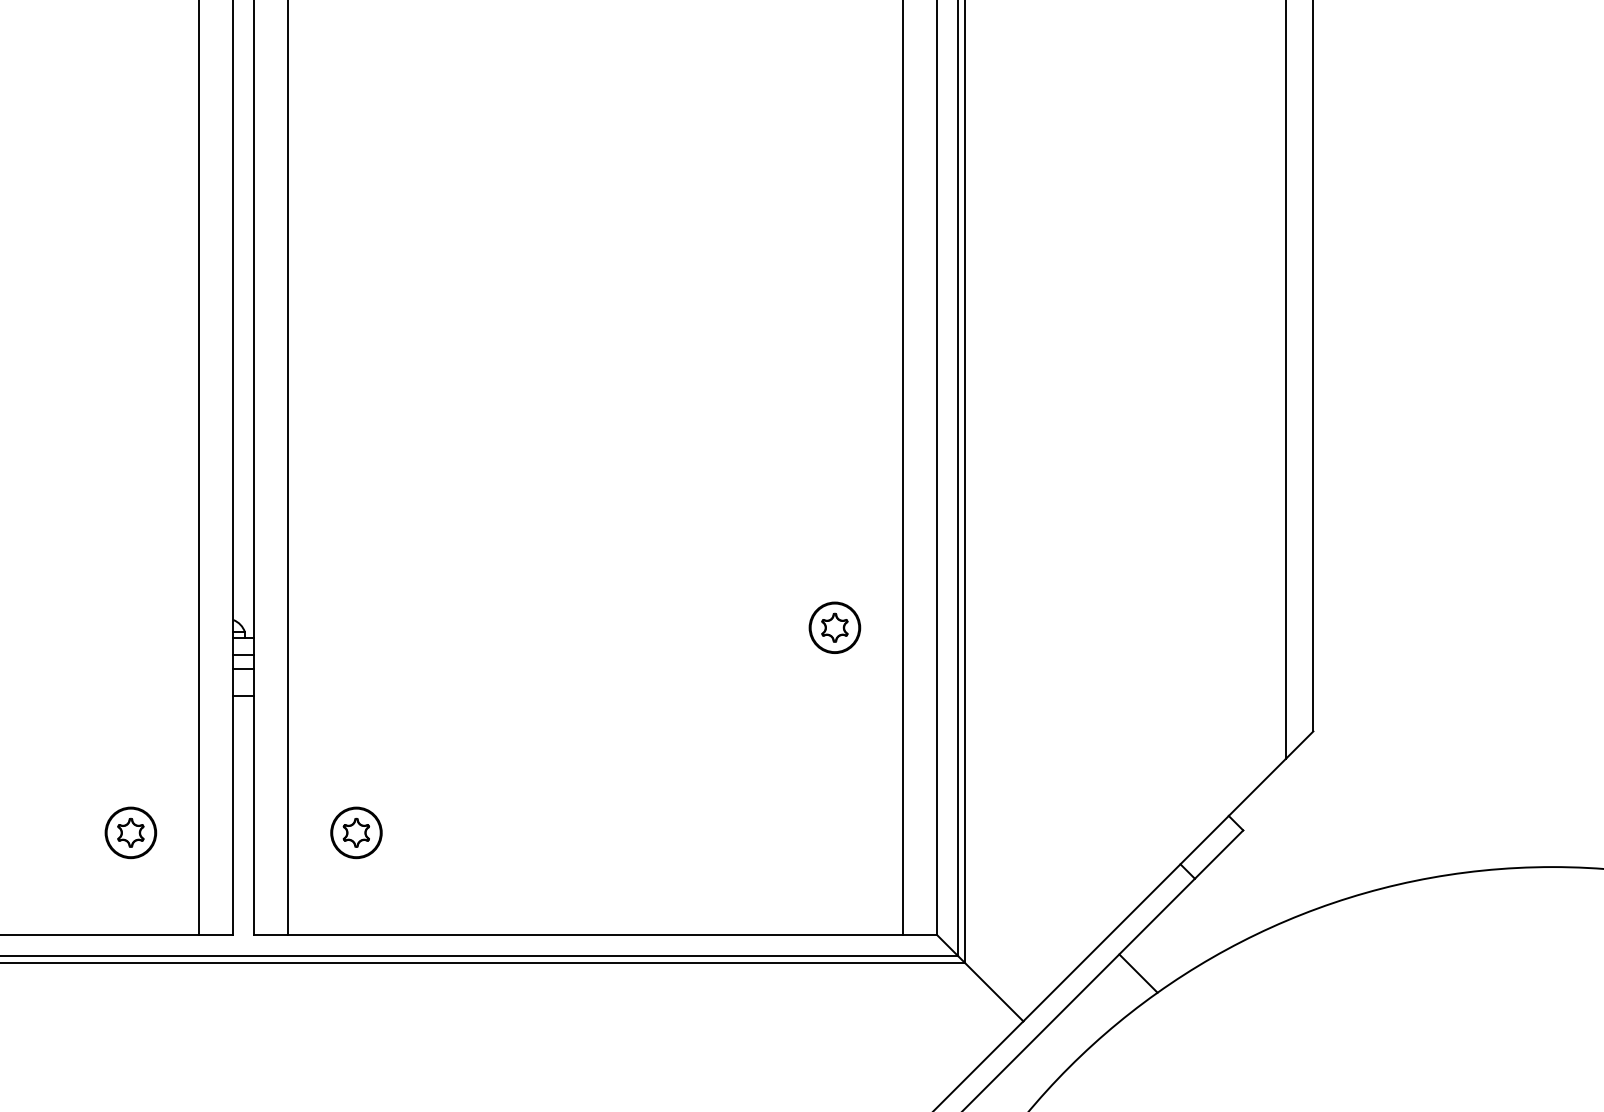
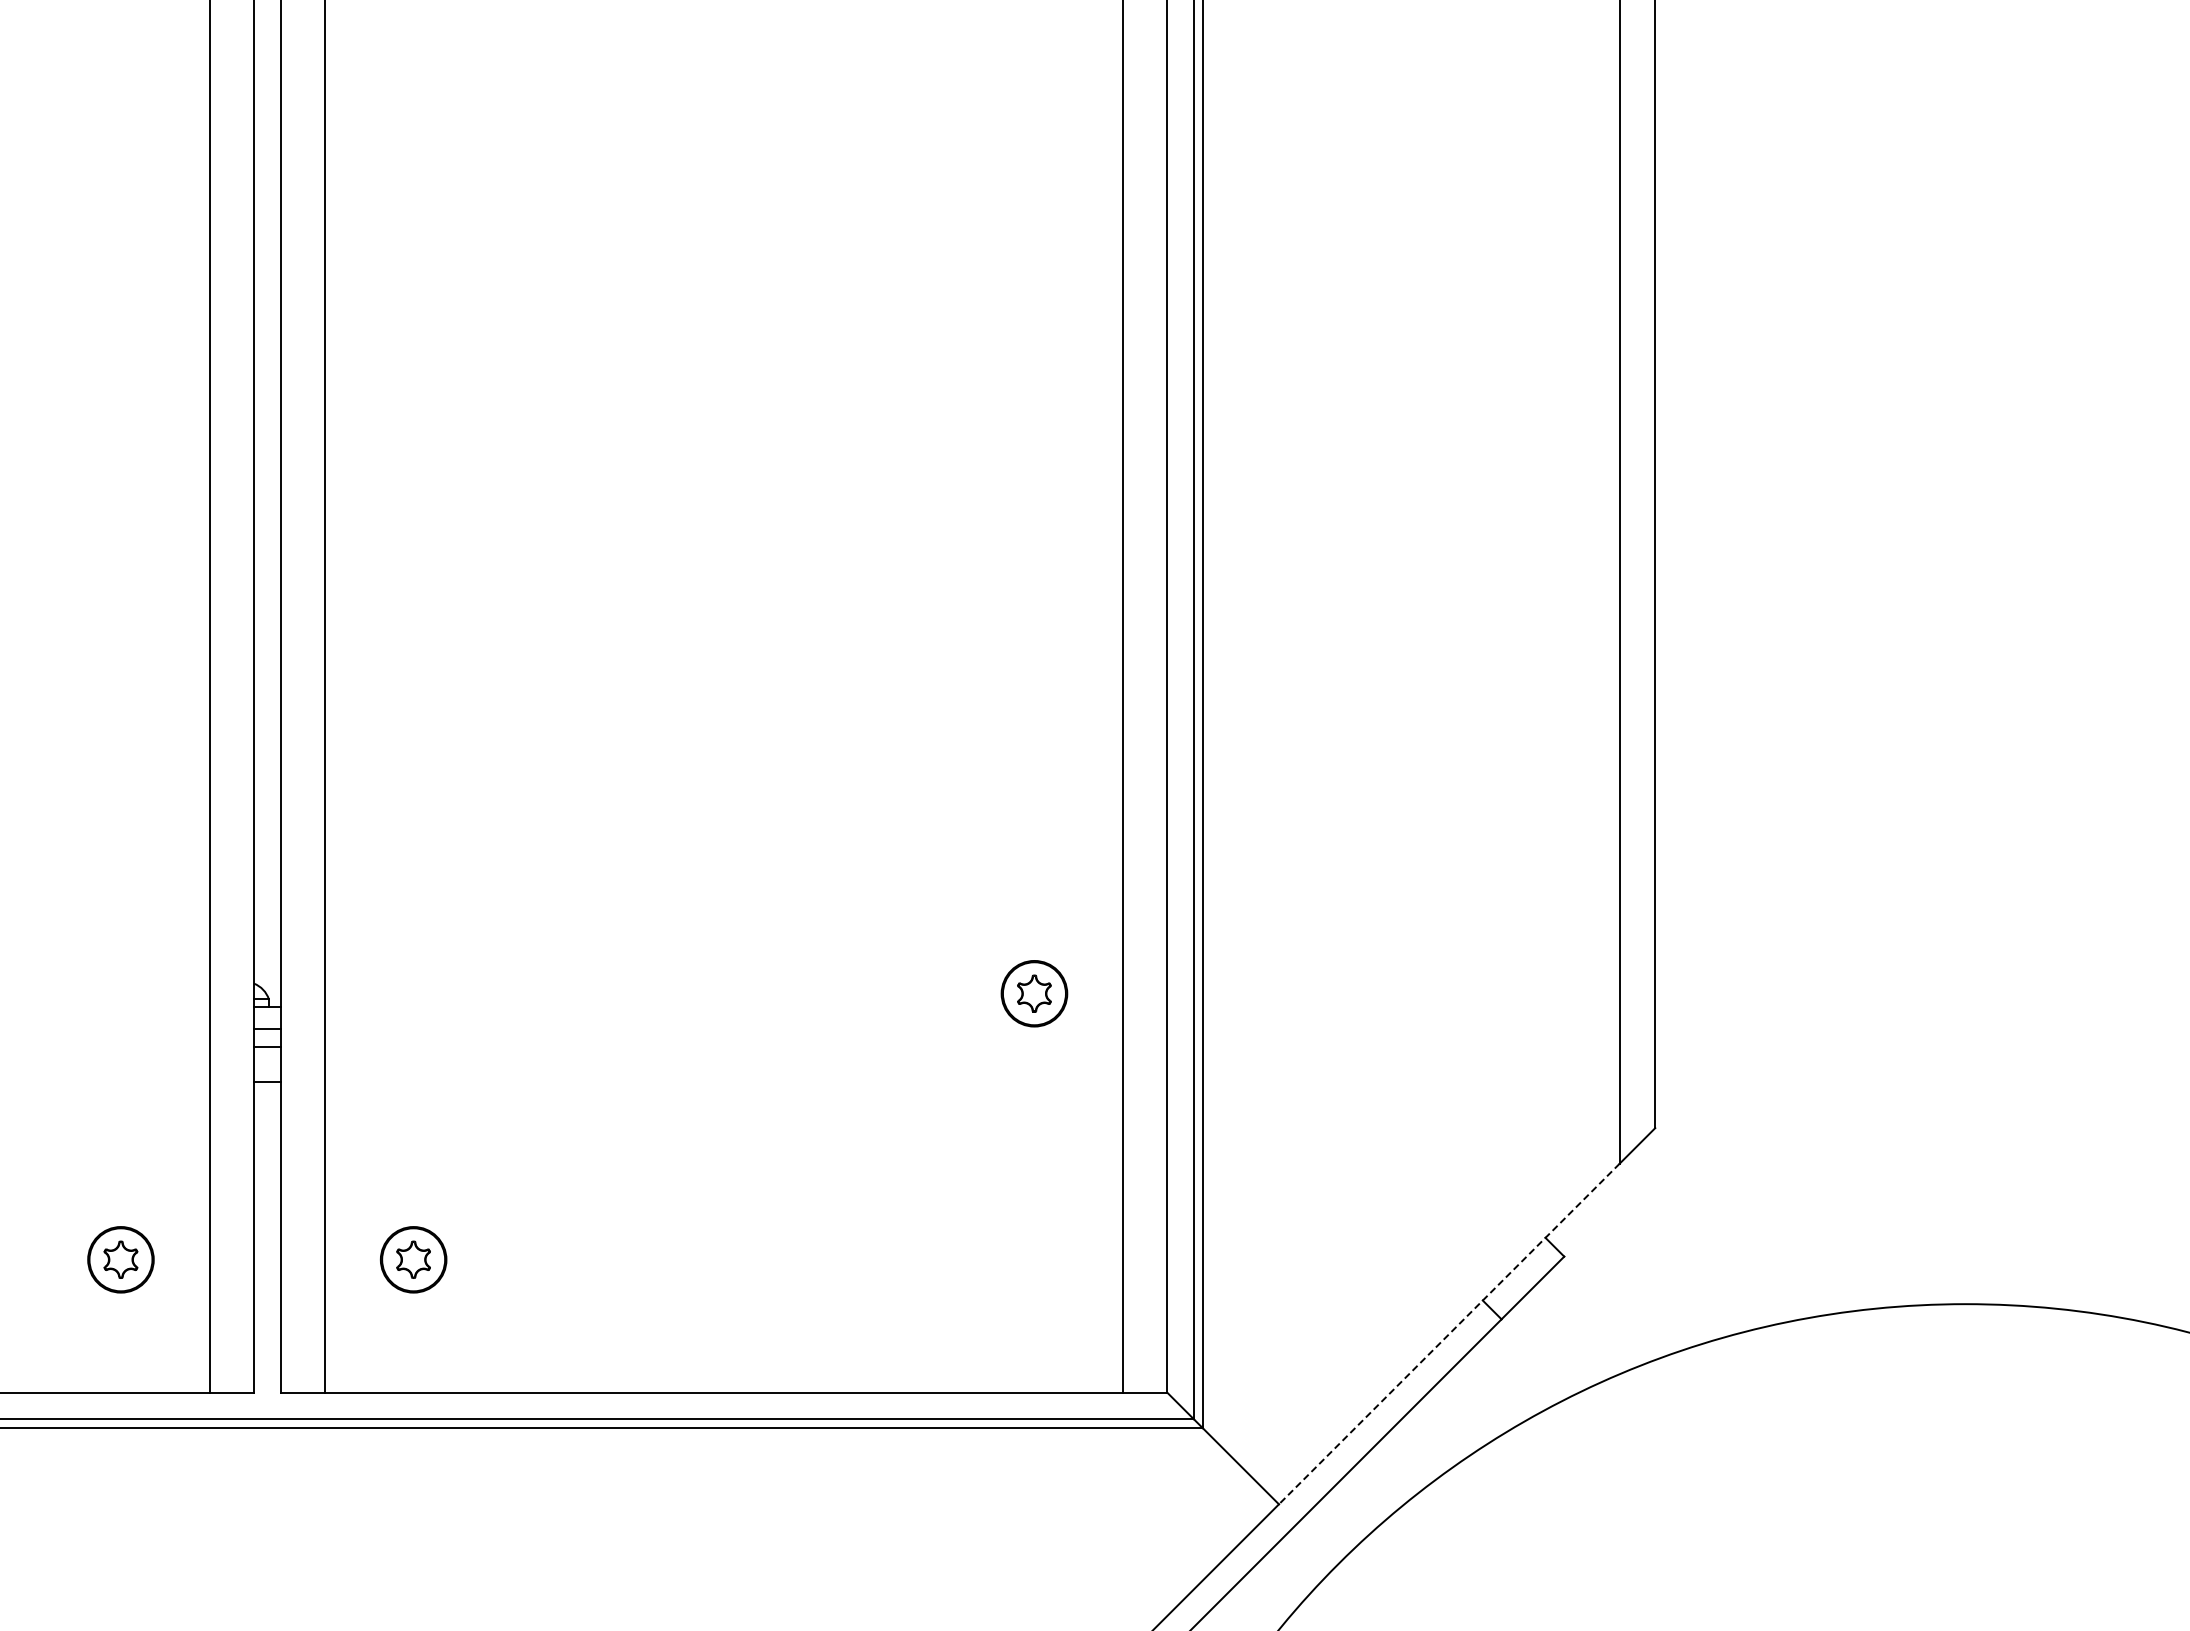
line: (1154, 889) -> (1449, 1333), solid -> dashed
line: (1138, 973) -> (1428, 1442), removed

